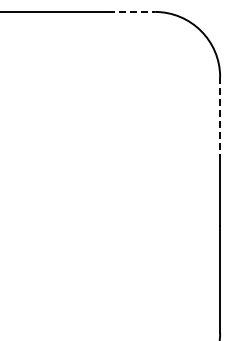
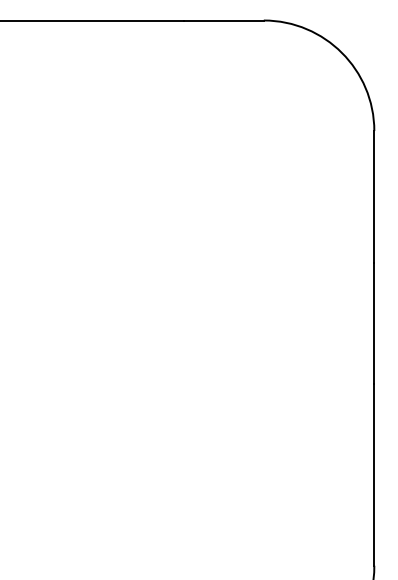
line: (131, 11) -> (223, 19), dashed -> solid
line: (220, 115) -> (374, 196), dashed -> solid

